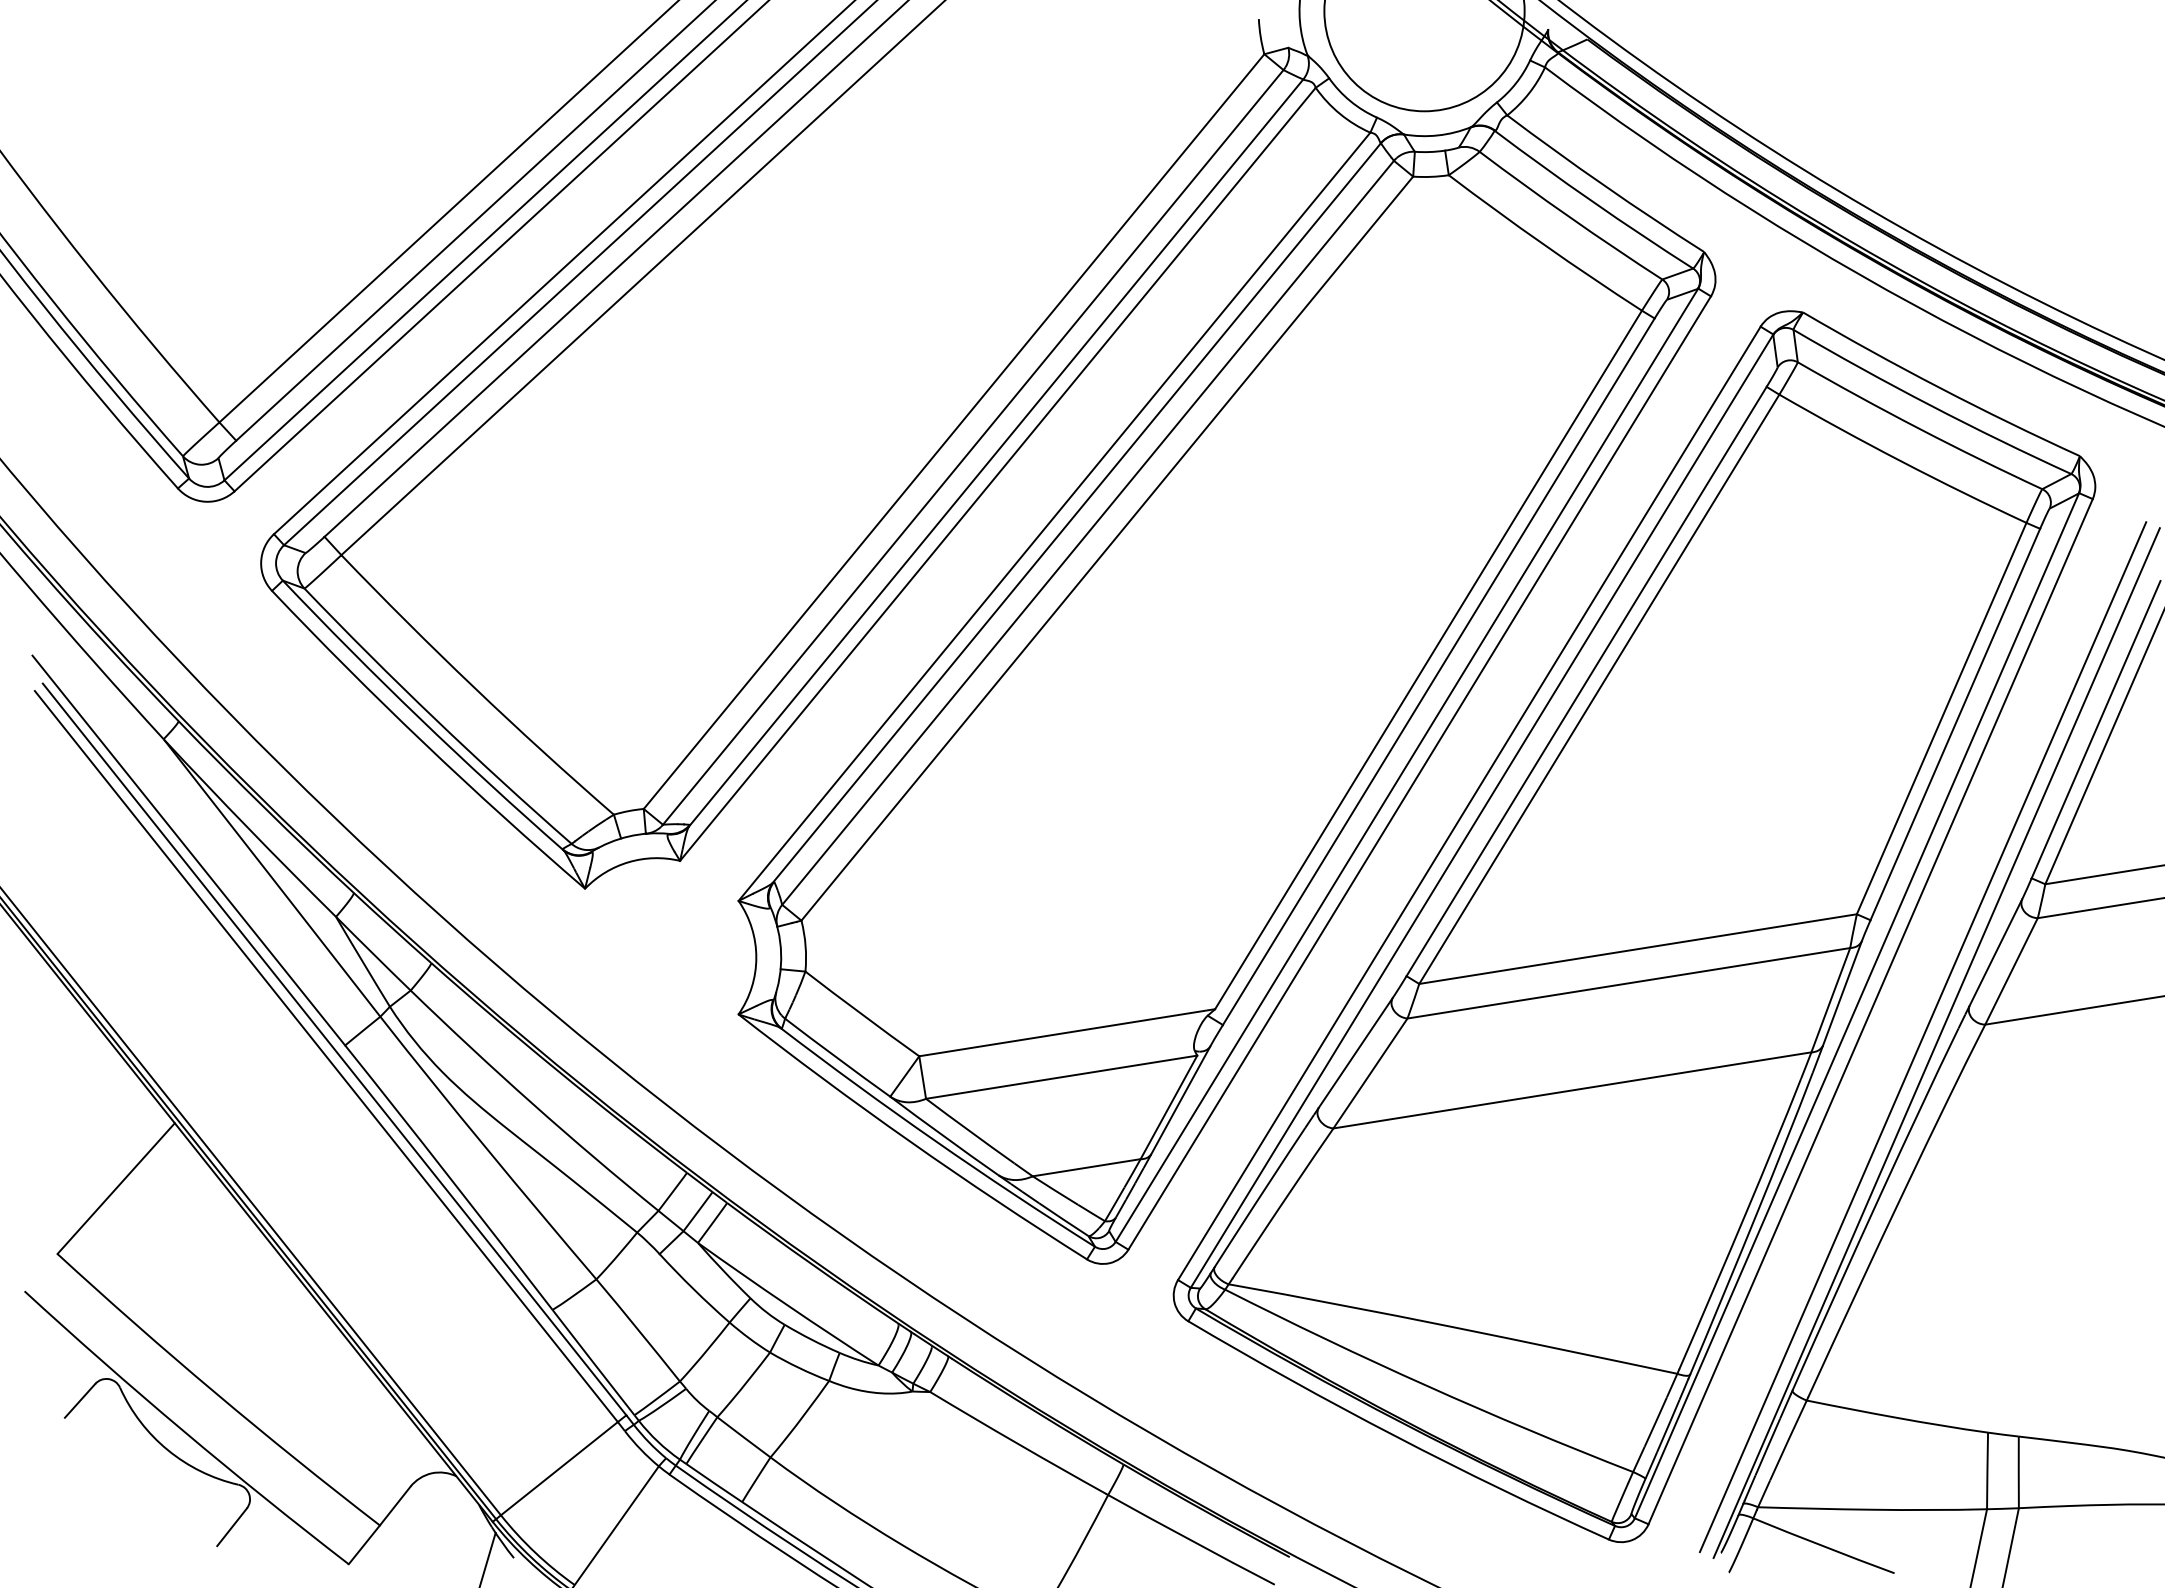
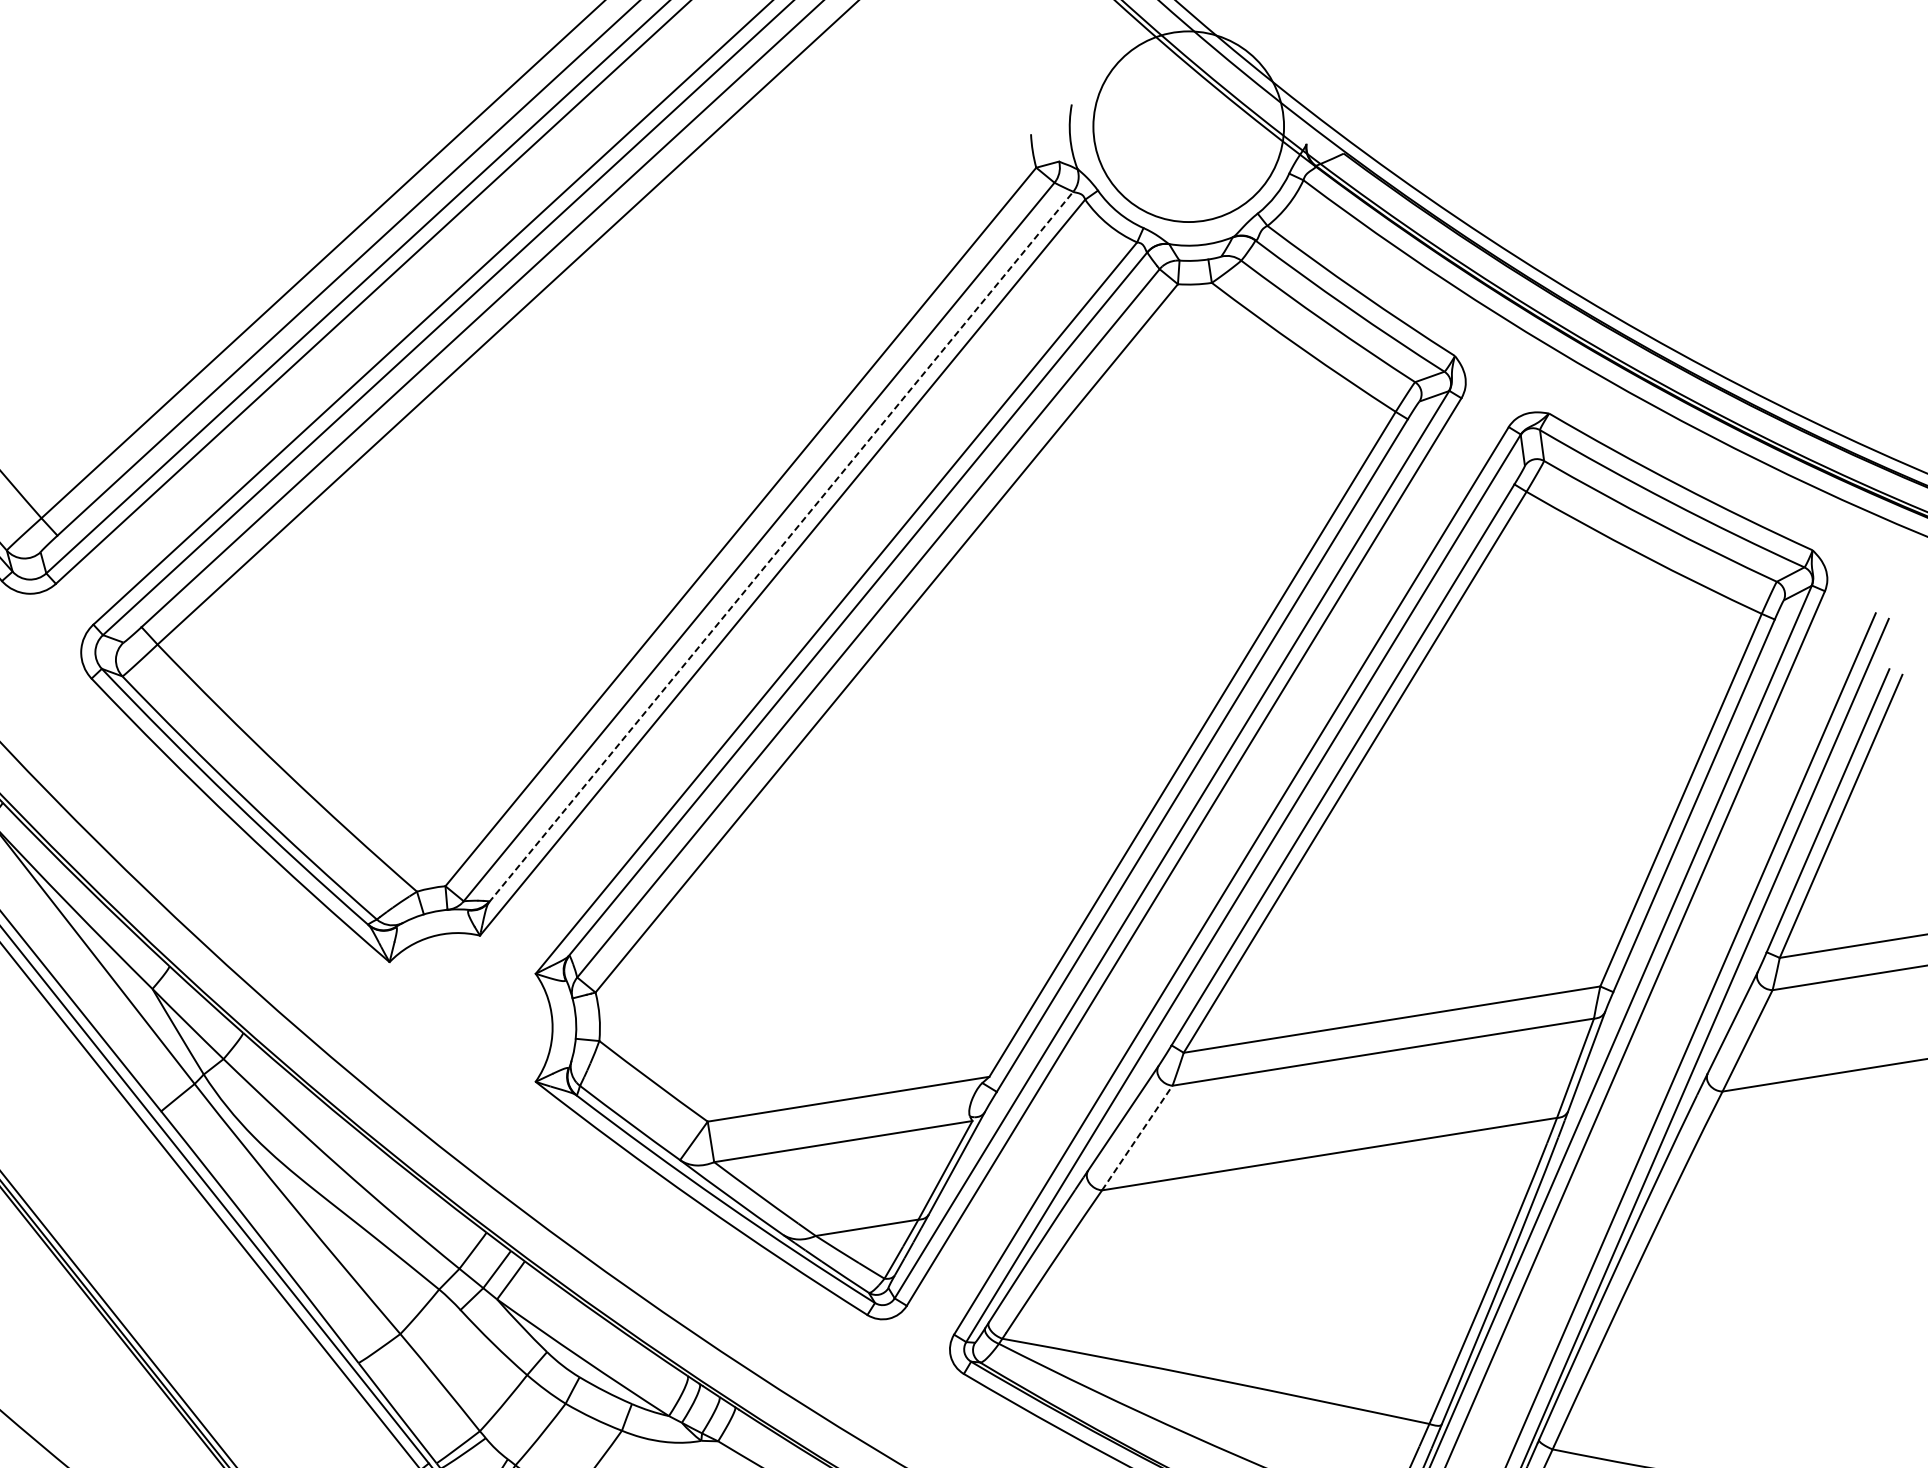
line: (996, 452) -> (781, 546), solid -> dashed
line: (1370, 1073) -> (1137, 1138), solid -> dashed

